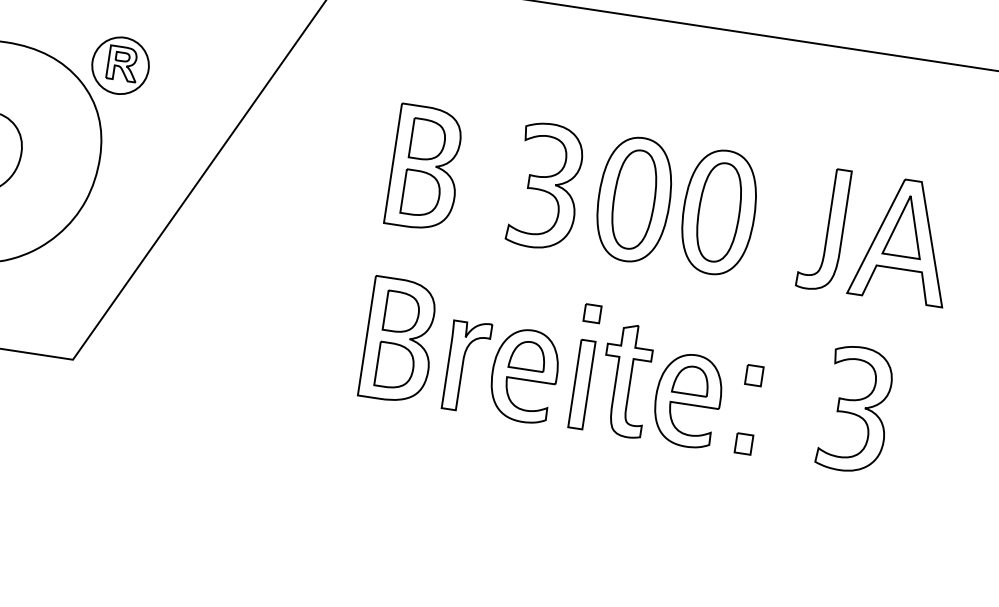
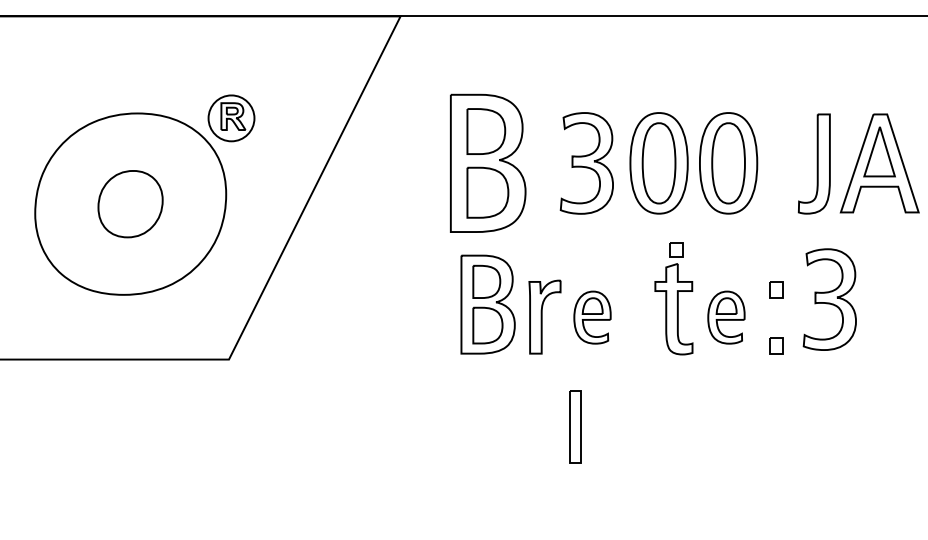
part: (424, 168) -> (487, 163), size x1.4
part: (592, 313) -> (676, 249), moved
part: (524, 375) -> (592, 317), size x0.7
part: (581, 384) -> (575, 426), moved
part: (688, 400) -> (726, 317), size x0.7
part: (855, 409) -> (829, 299), moved

